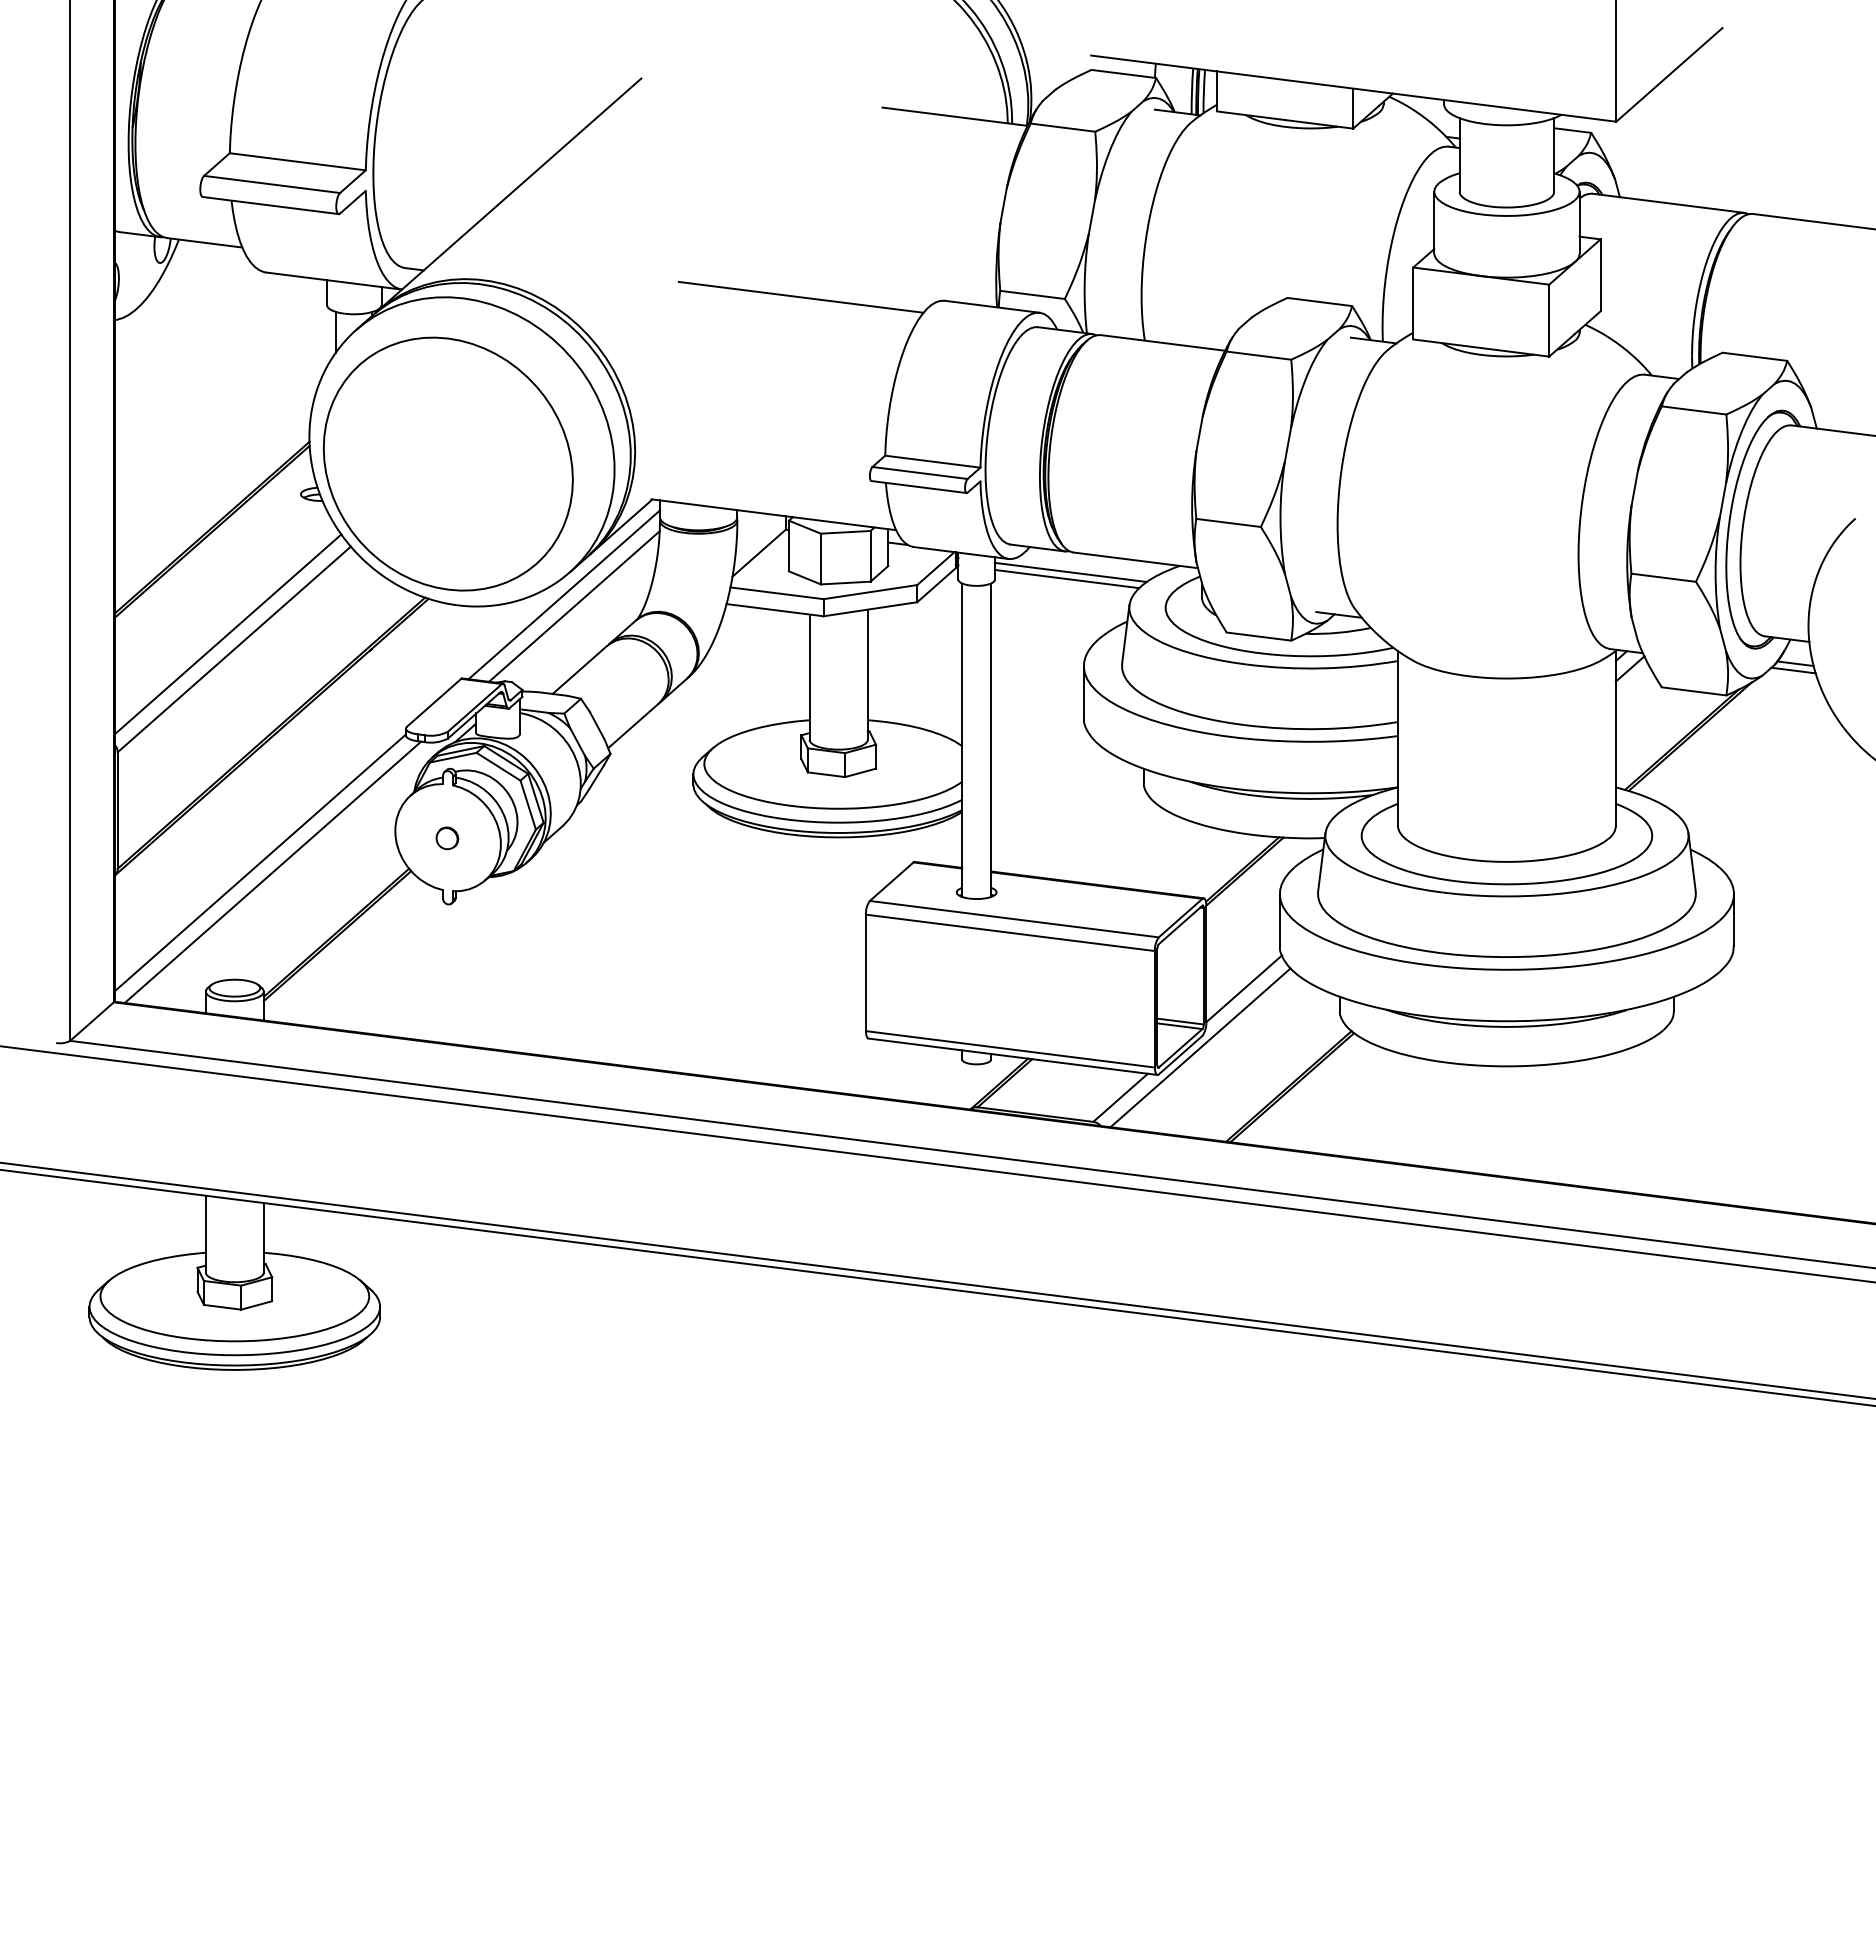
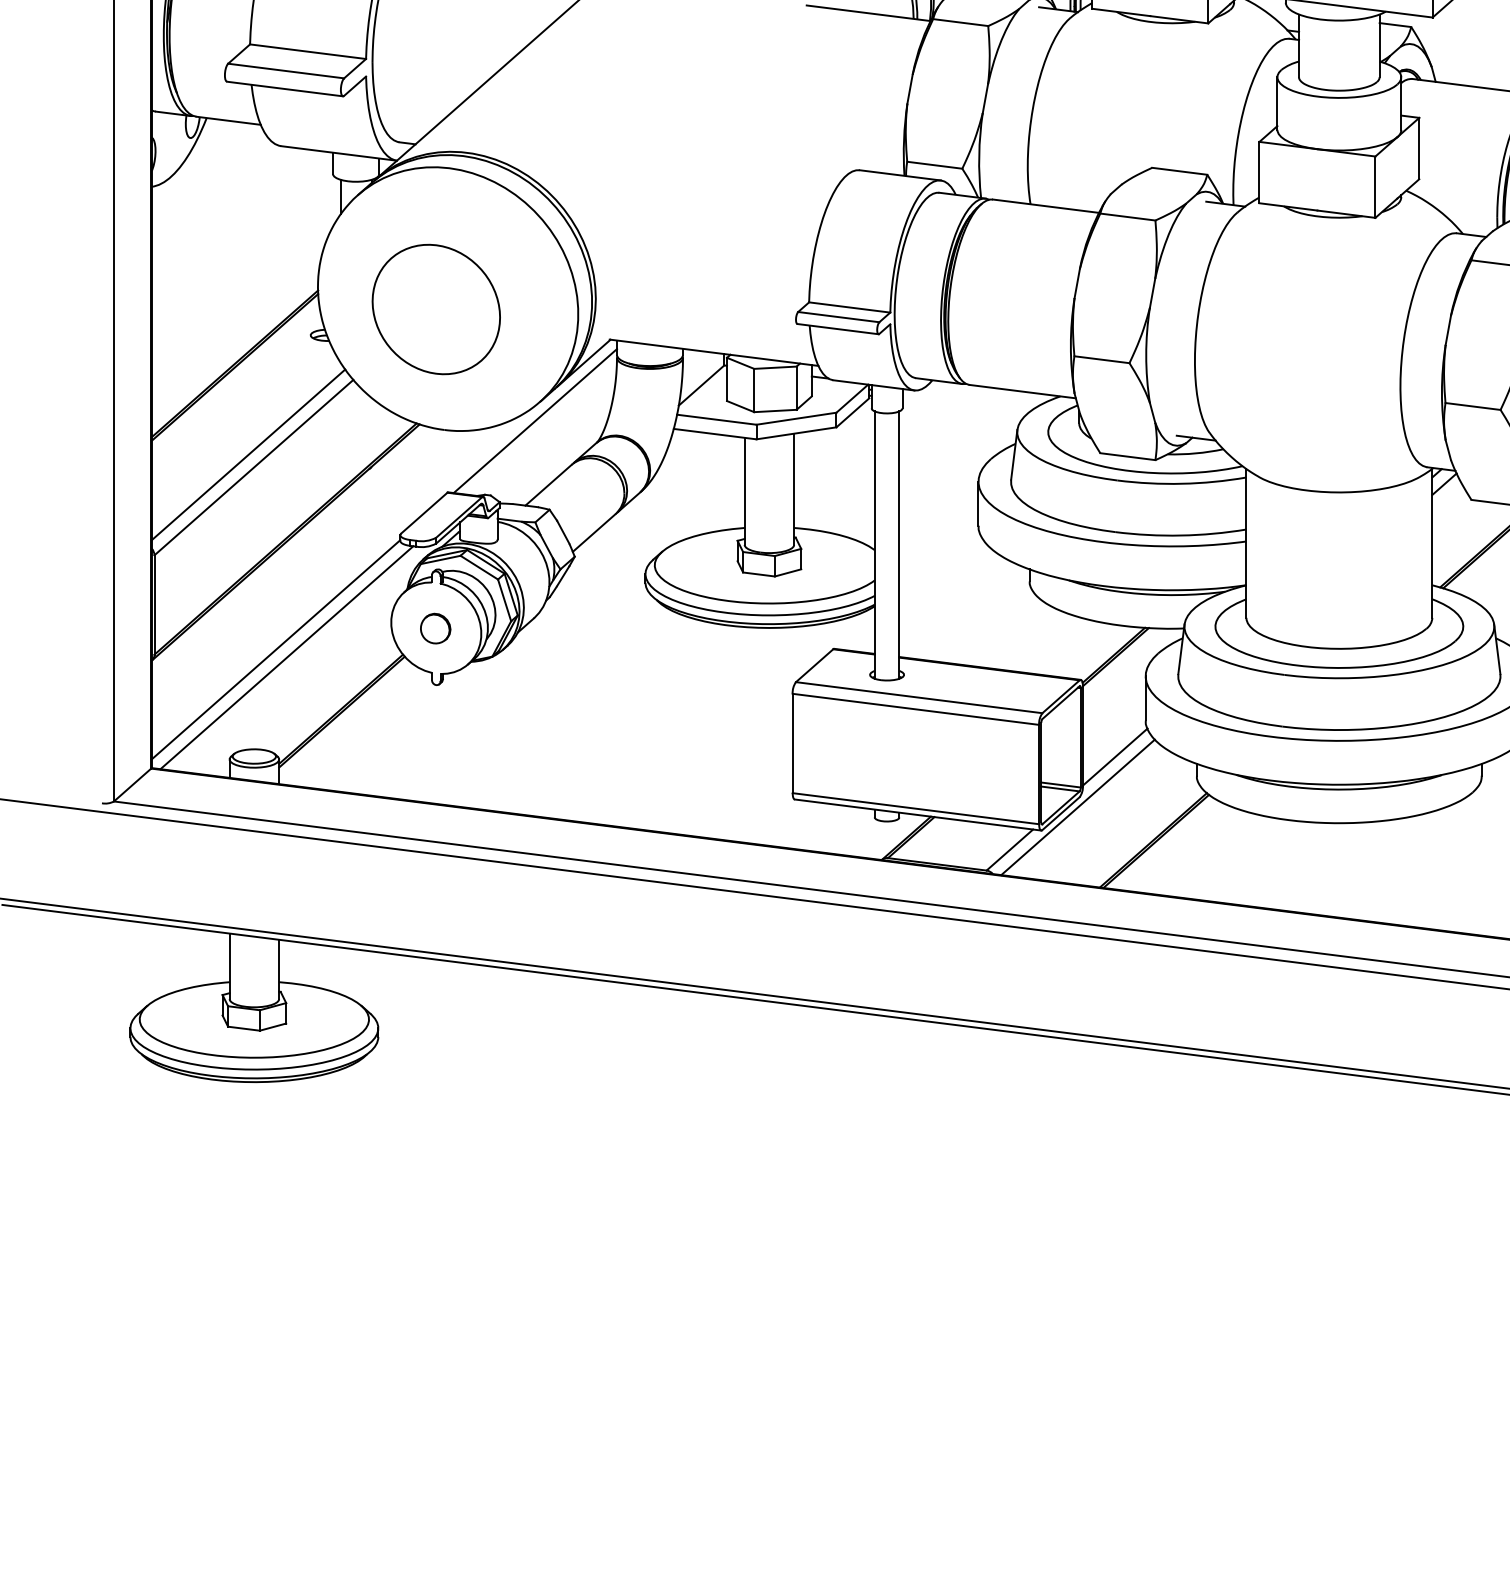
line: (800, 296) -> (736, 166), removed
part: (447, 463) -> (435, 309), size x0.6
line: (1070, 571) -> (967, 401), removed
line: (1066, 578) -> (963, 407), removed
line: (574, 606) -> (544, 431), removed
part: (447, 838) -> (435, 628), size x1.6

